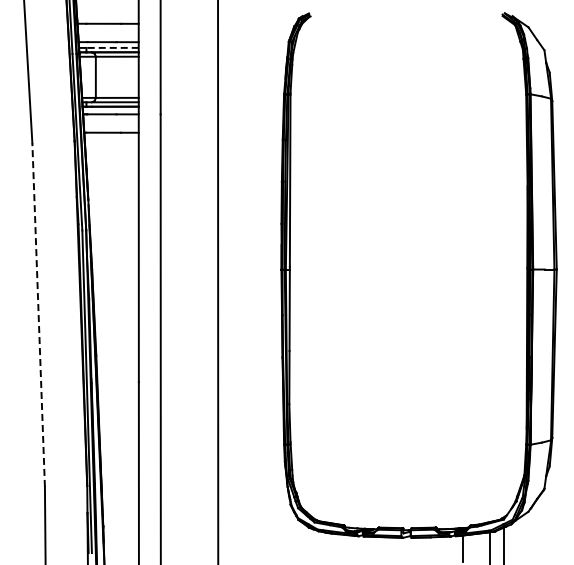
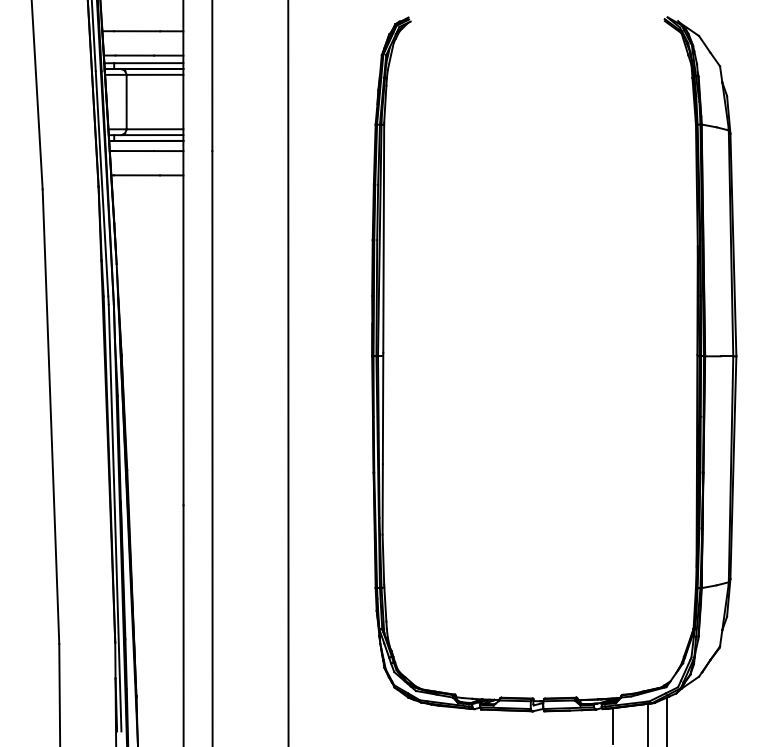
line: (112, 47) -> (148, 62), dashed -> solid
line: (38, 315) -> (50, 417), dashed -> solid

